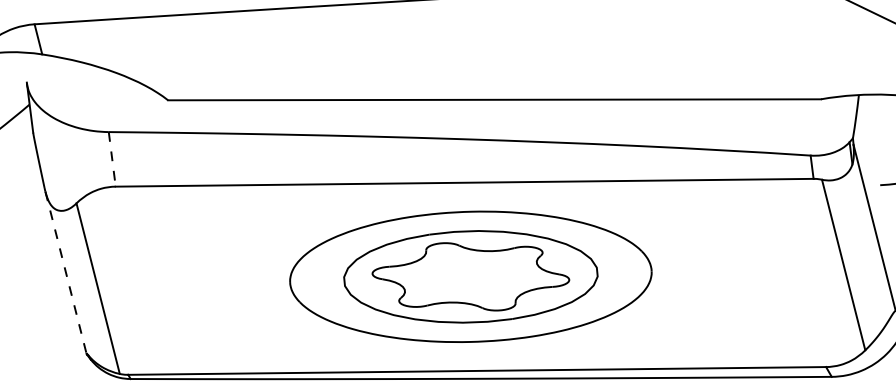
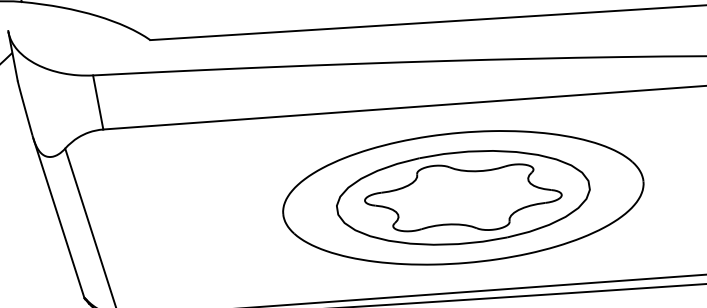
line: (112, 159) -> (98, 102), dashed -> solid
line: (65, 272) -> (58, 218), dashed -> solid

